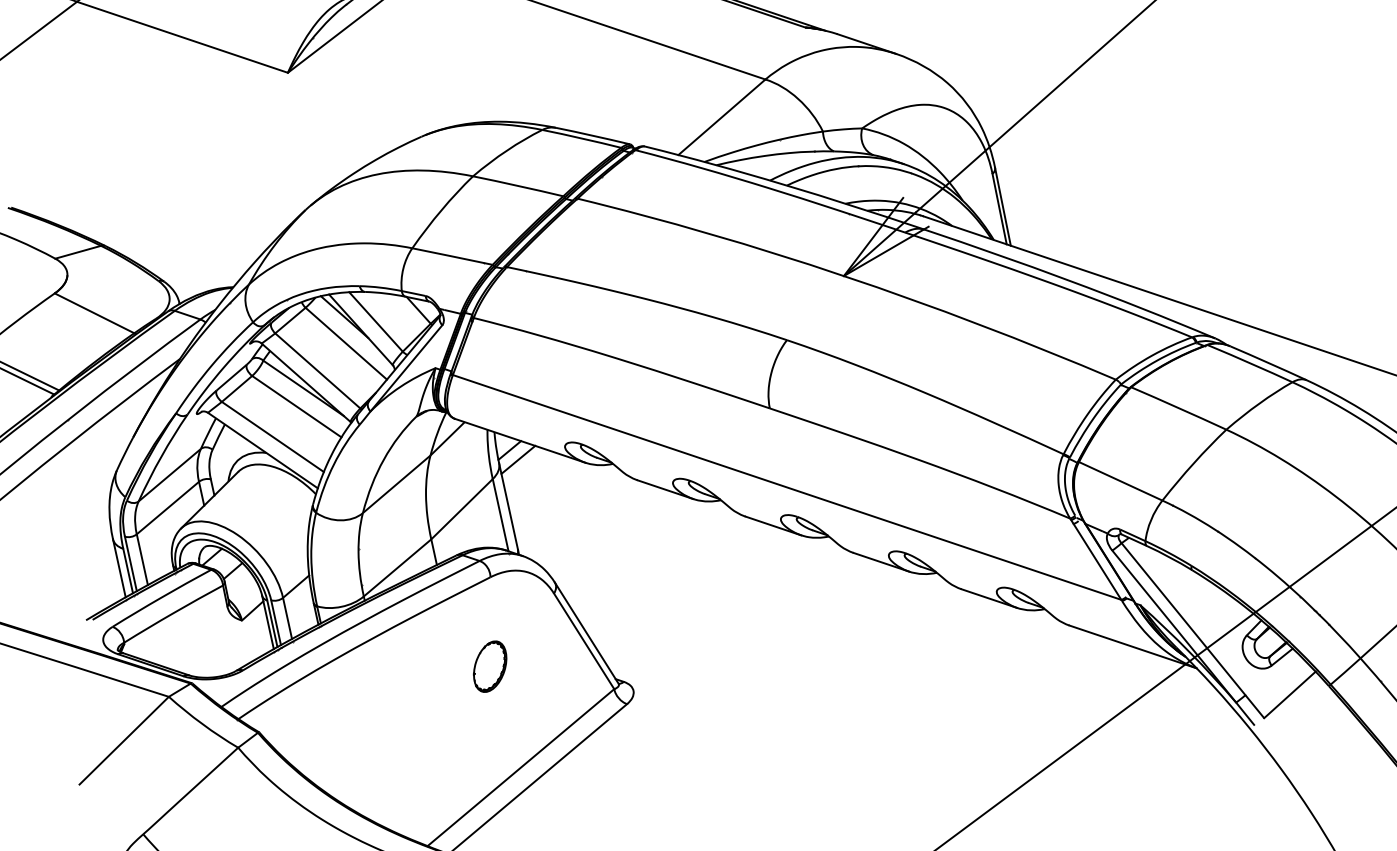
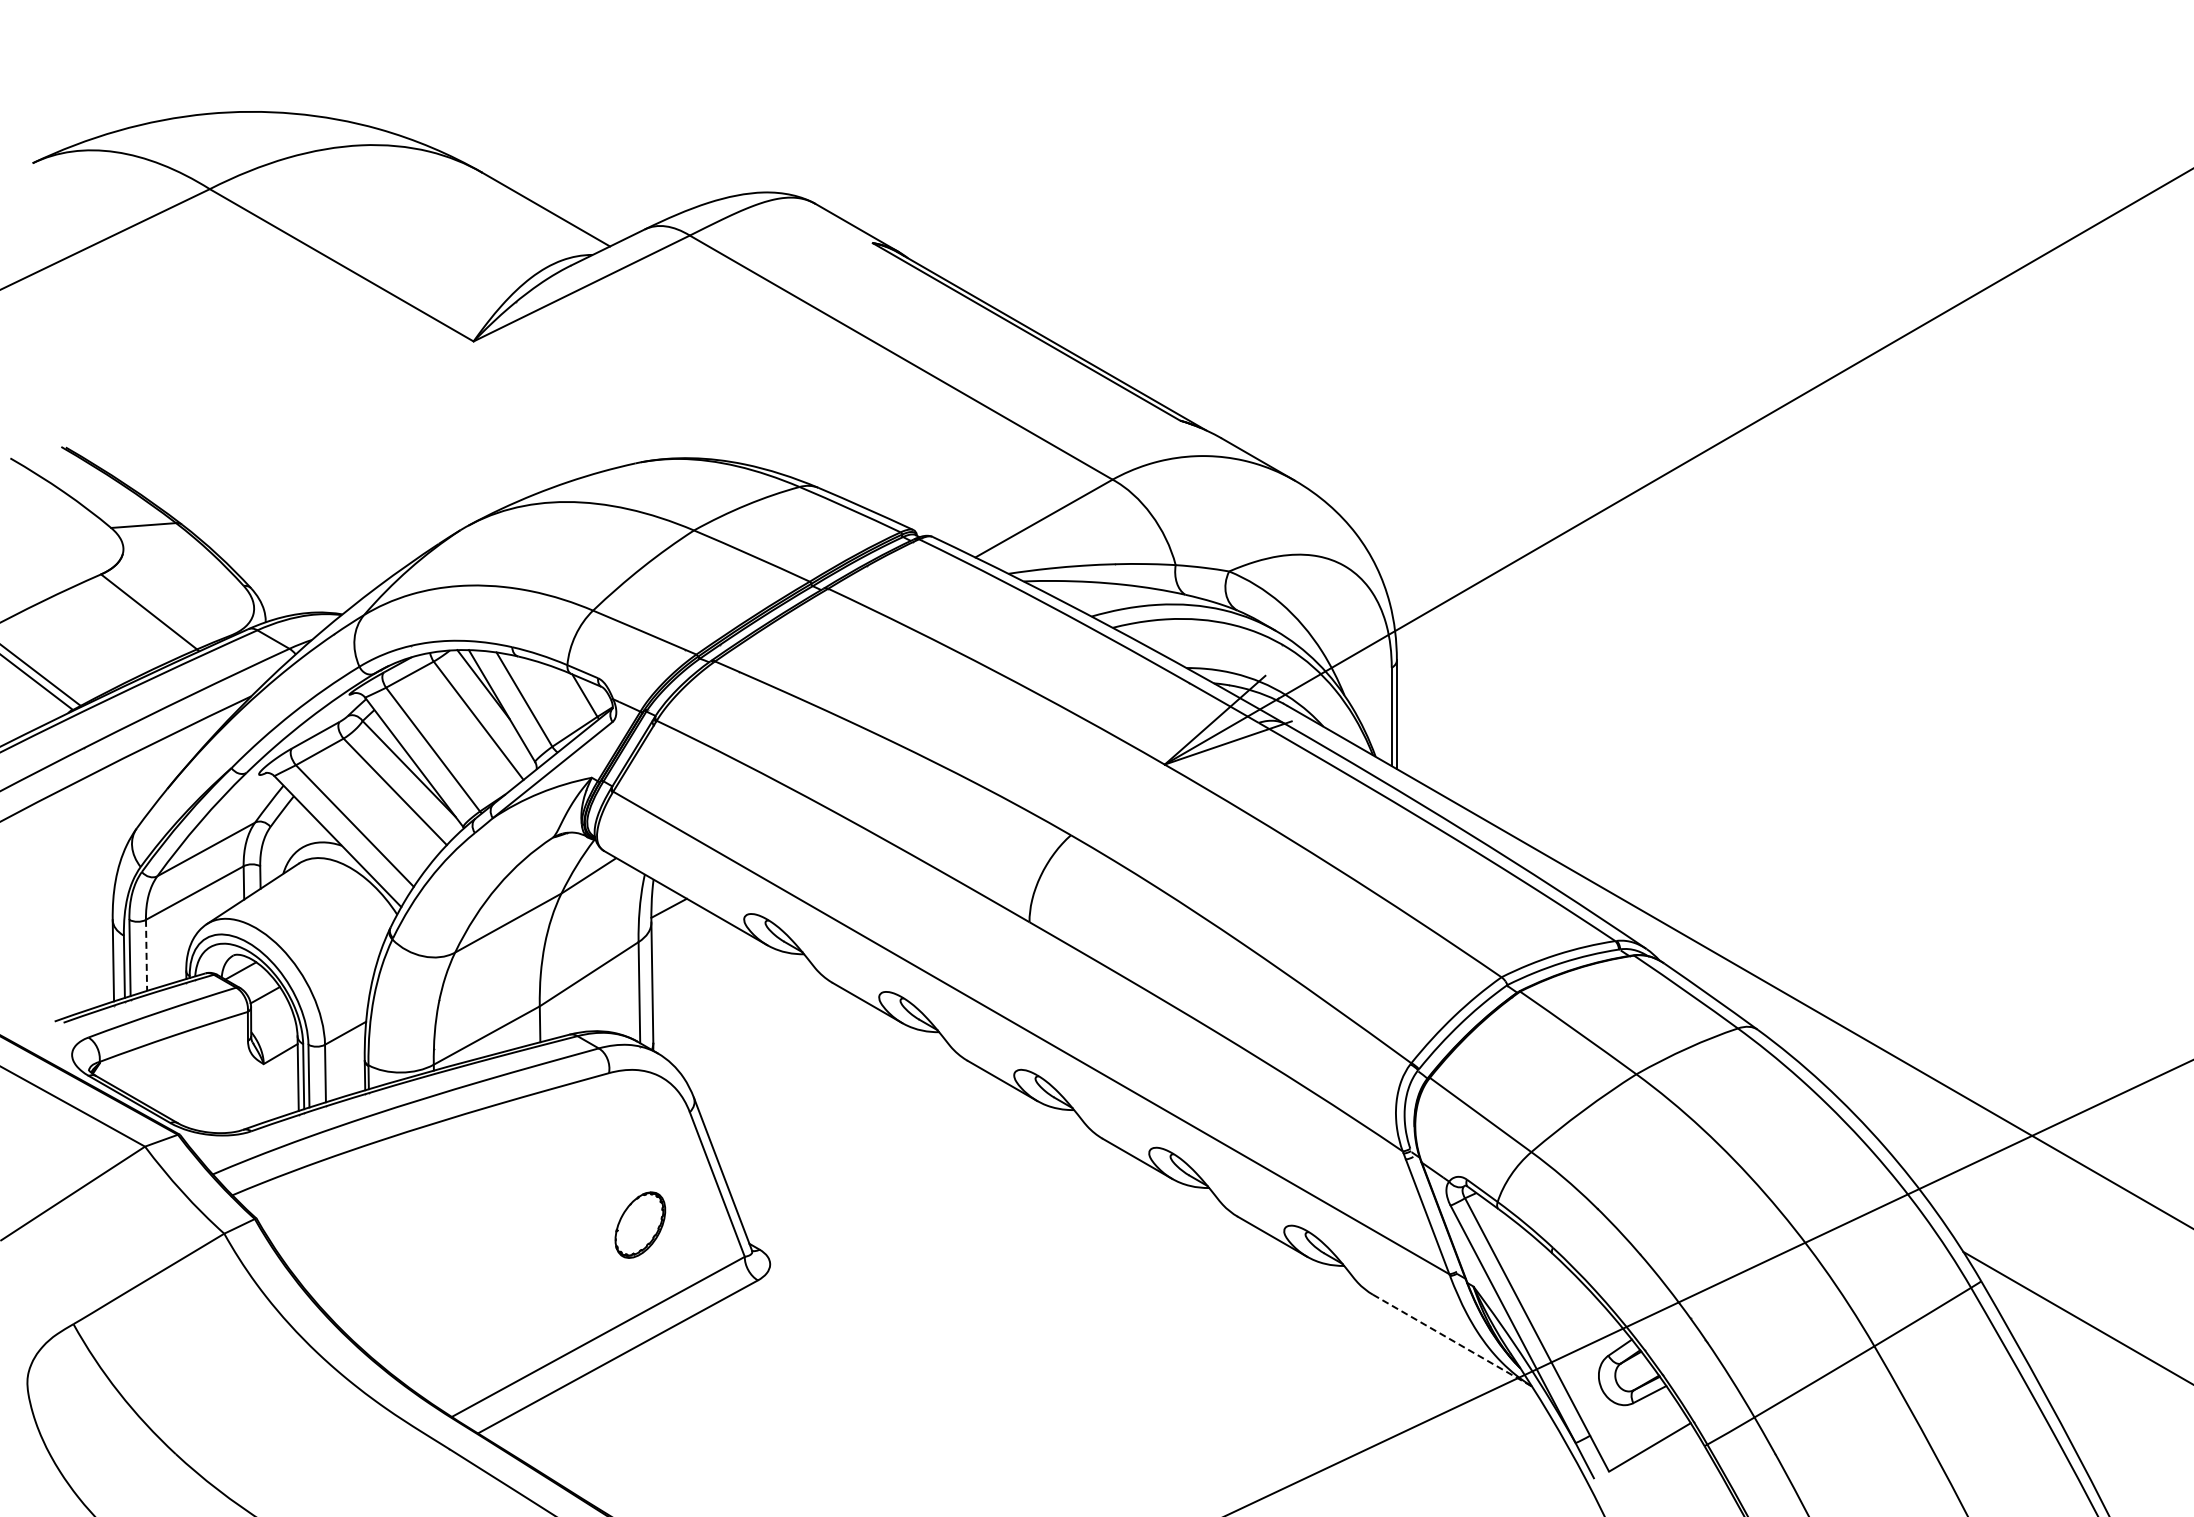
line: (517, 460) -> (677, 923), removed
line: (142, 559) -> (146, 955), solid -> dashed
line: (1133, 646) -> (1452, 1340), solid -> dashed
part: (490, 666) -> (640, 1224), moved

